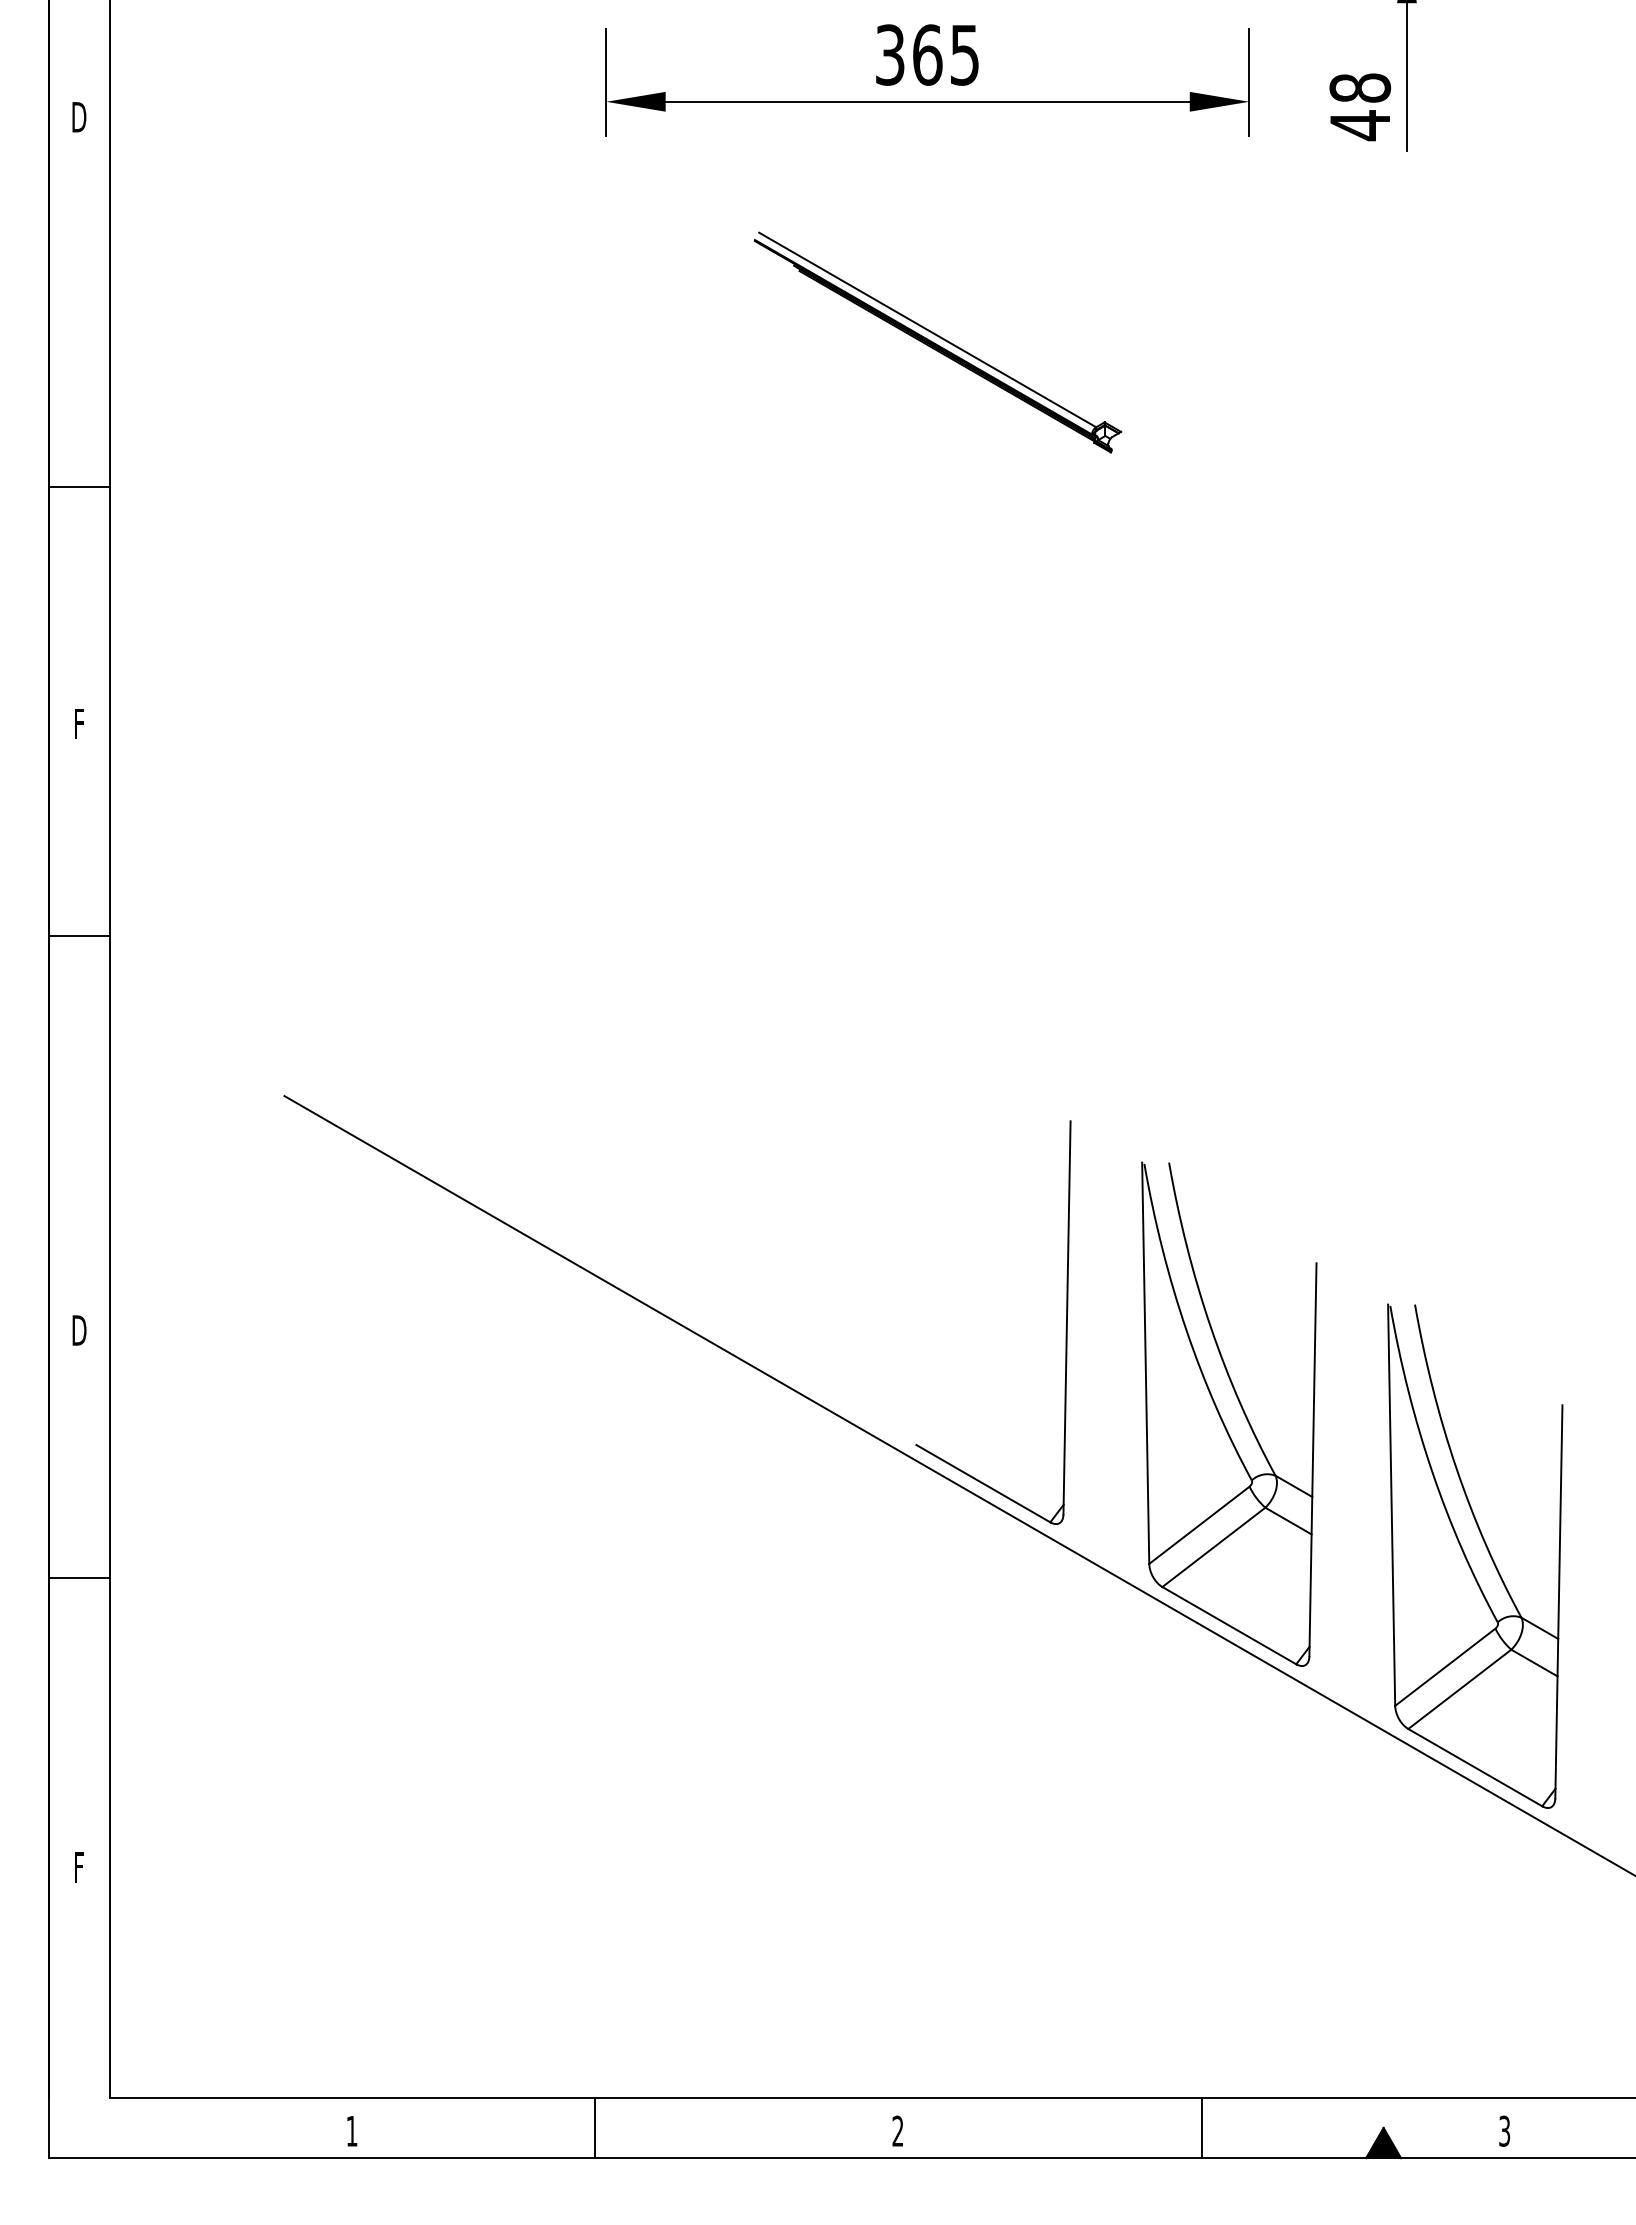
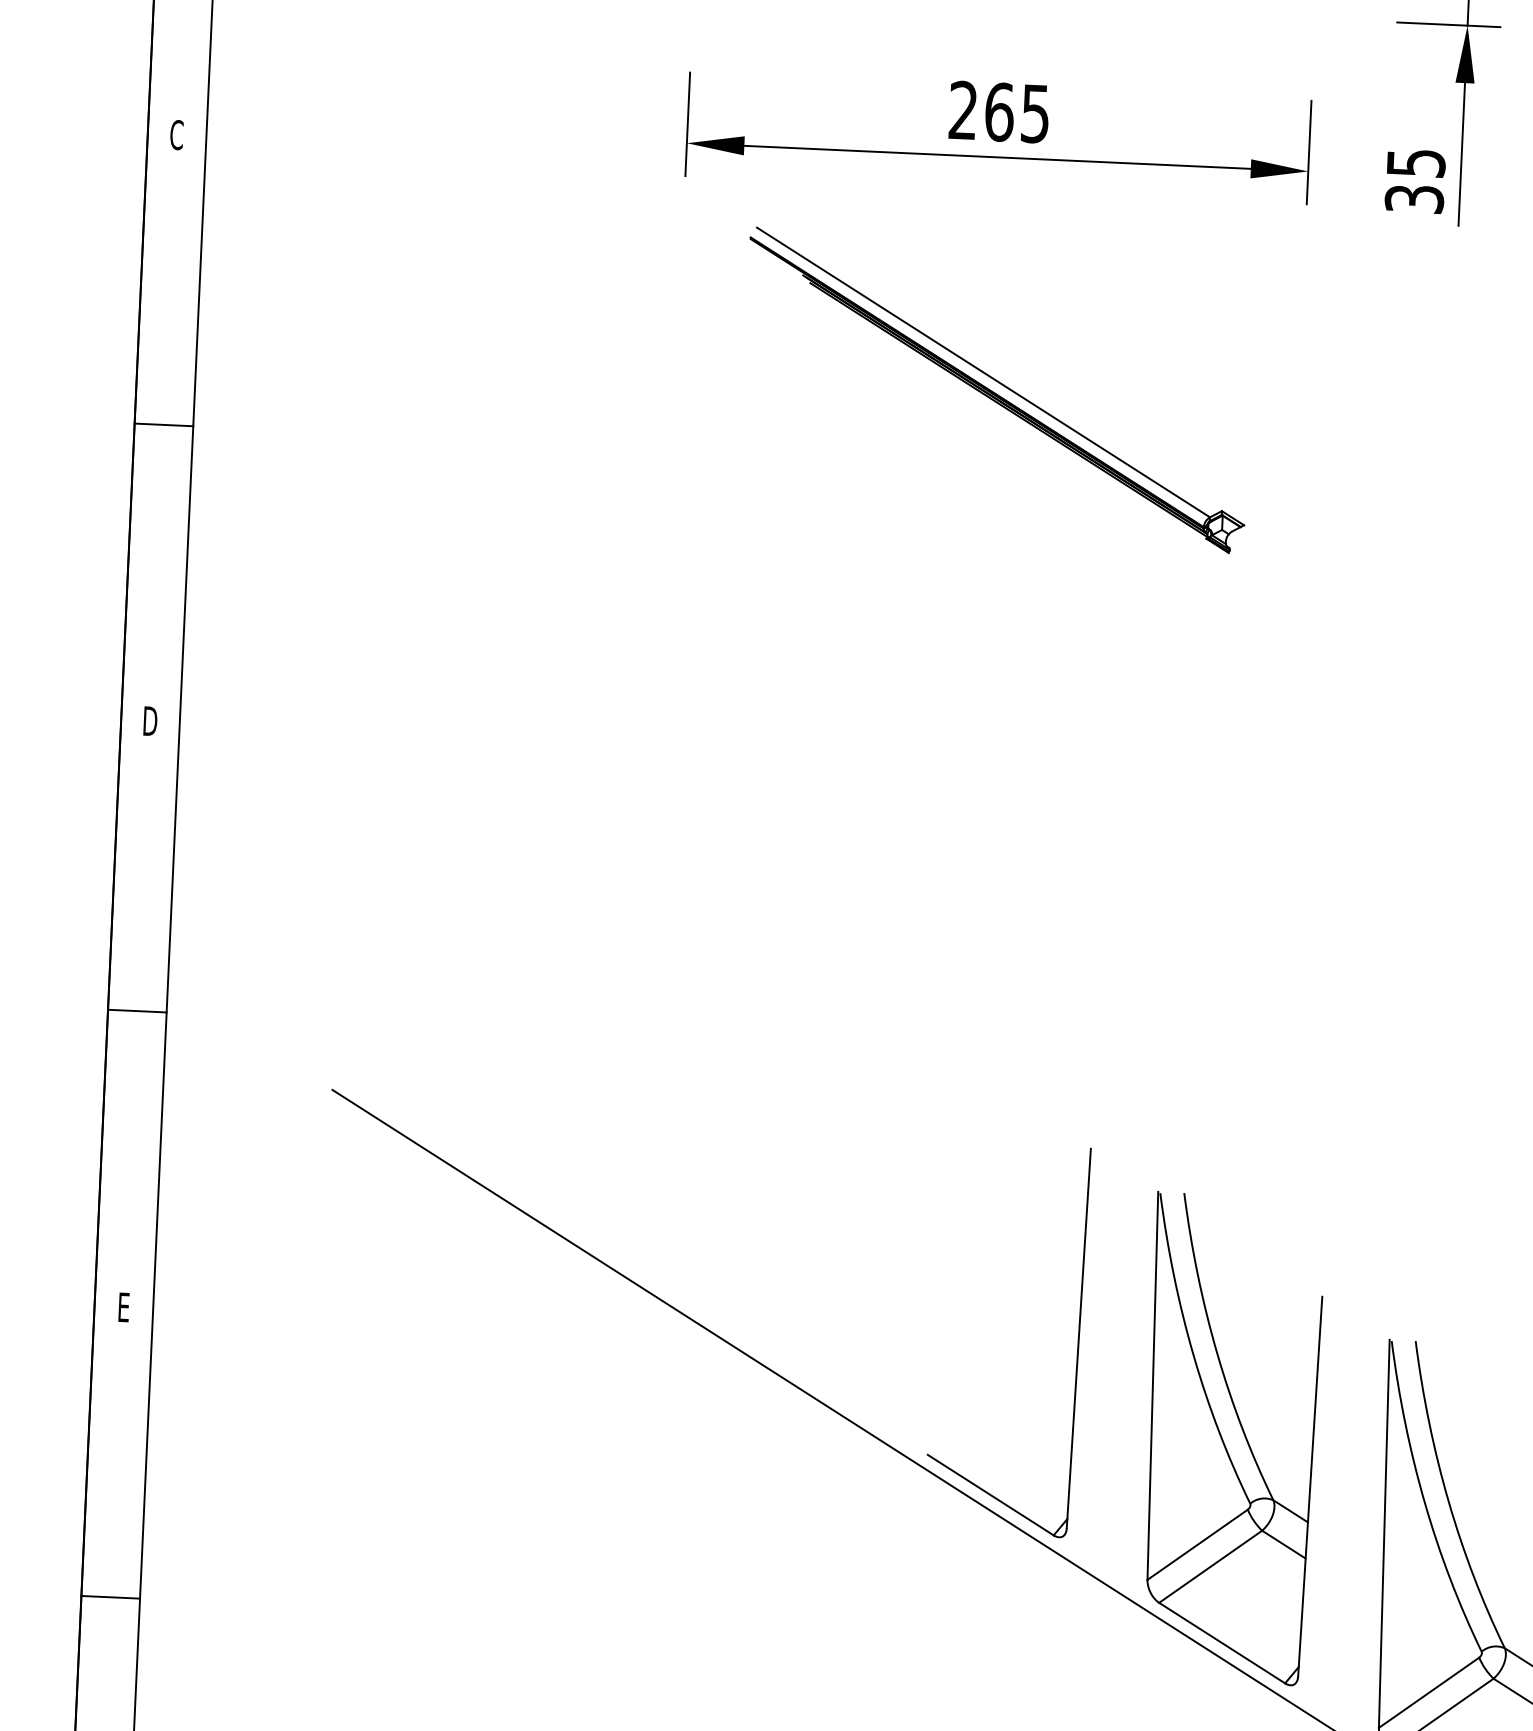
text: (890, 54) -> (963, 110), 365 -> 265
text: (1360, 107) -> (1415, 181), 48 -> 35
text: (79, 116) -> (177, 134), D -> C
part: (937, 342) -> (996, 390), size x1.43
line: (79, 487) -> (164, 425), moved
text: (79, 723) -> (150, 720), F -> D
line: (79, 935) -> (137, 1010), moved
text: (79, 1330) -> (124, 1307), D -> E
line: (79, 1578) -> (110, 1597), moved

